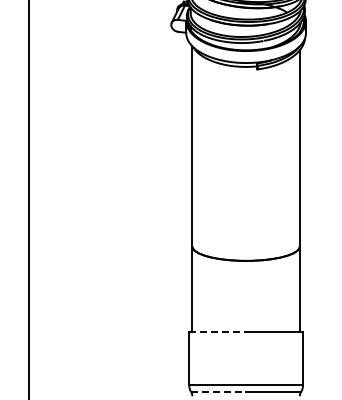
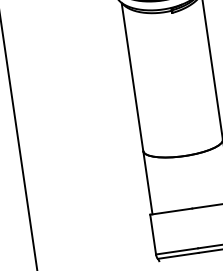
line: (218, 331) -> (171, 211), dashed -> solid
line: (218, 391) -> (178, 255), dashed -> solid

